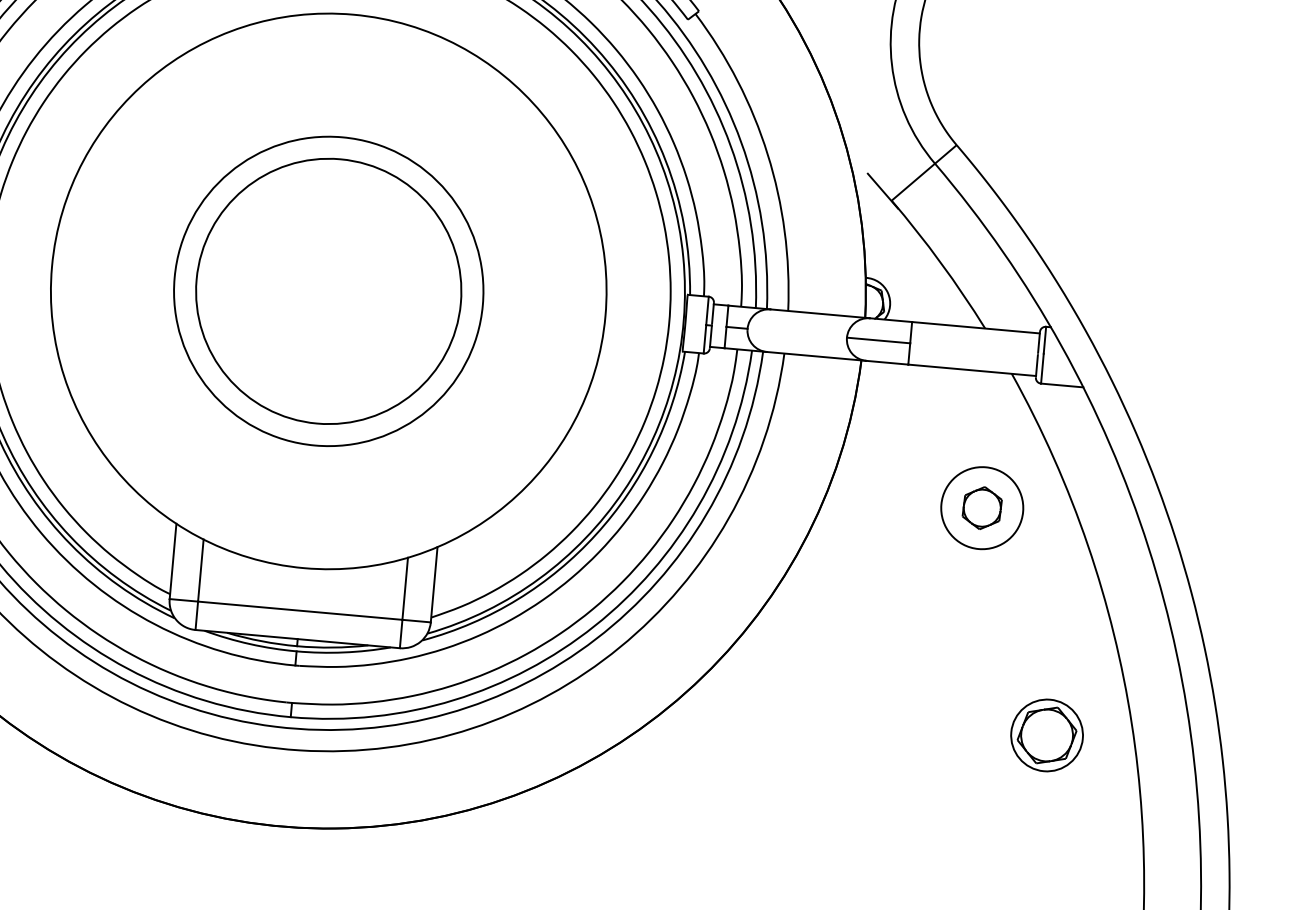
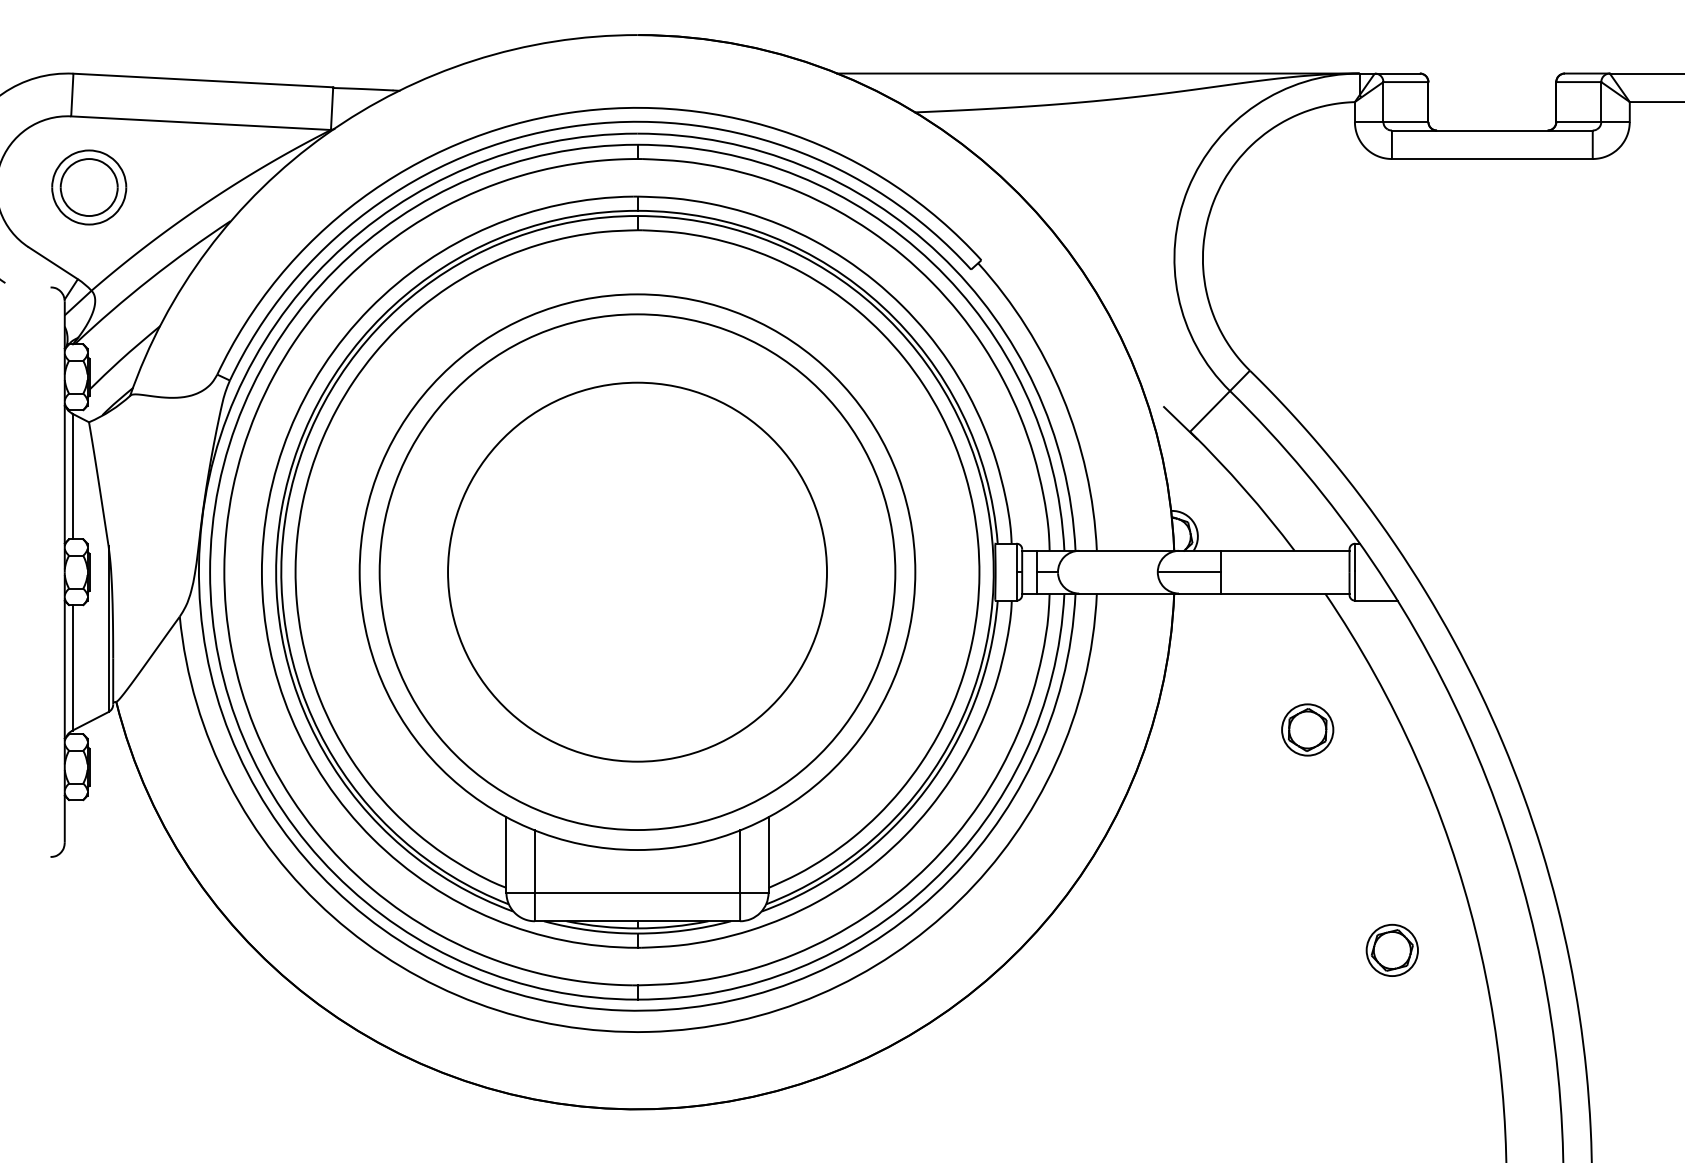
circle: (328, 290) -> (637, 571), size x1.43
circle: (328, 291) -> (637, 572), size x1.67
circle: (982, 507) -> (1307, 729), size x0.62
part: (1046, 734) -> (1391, 949), size x0.71

